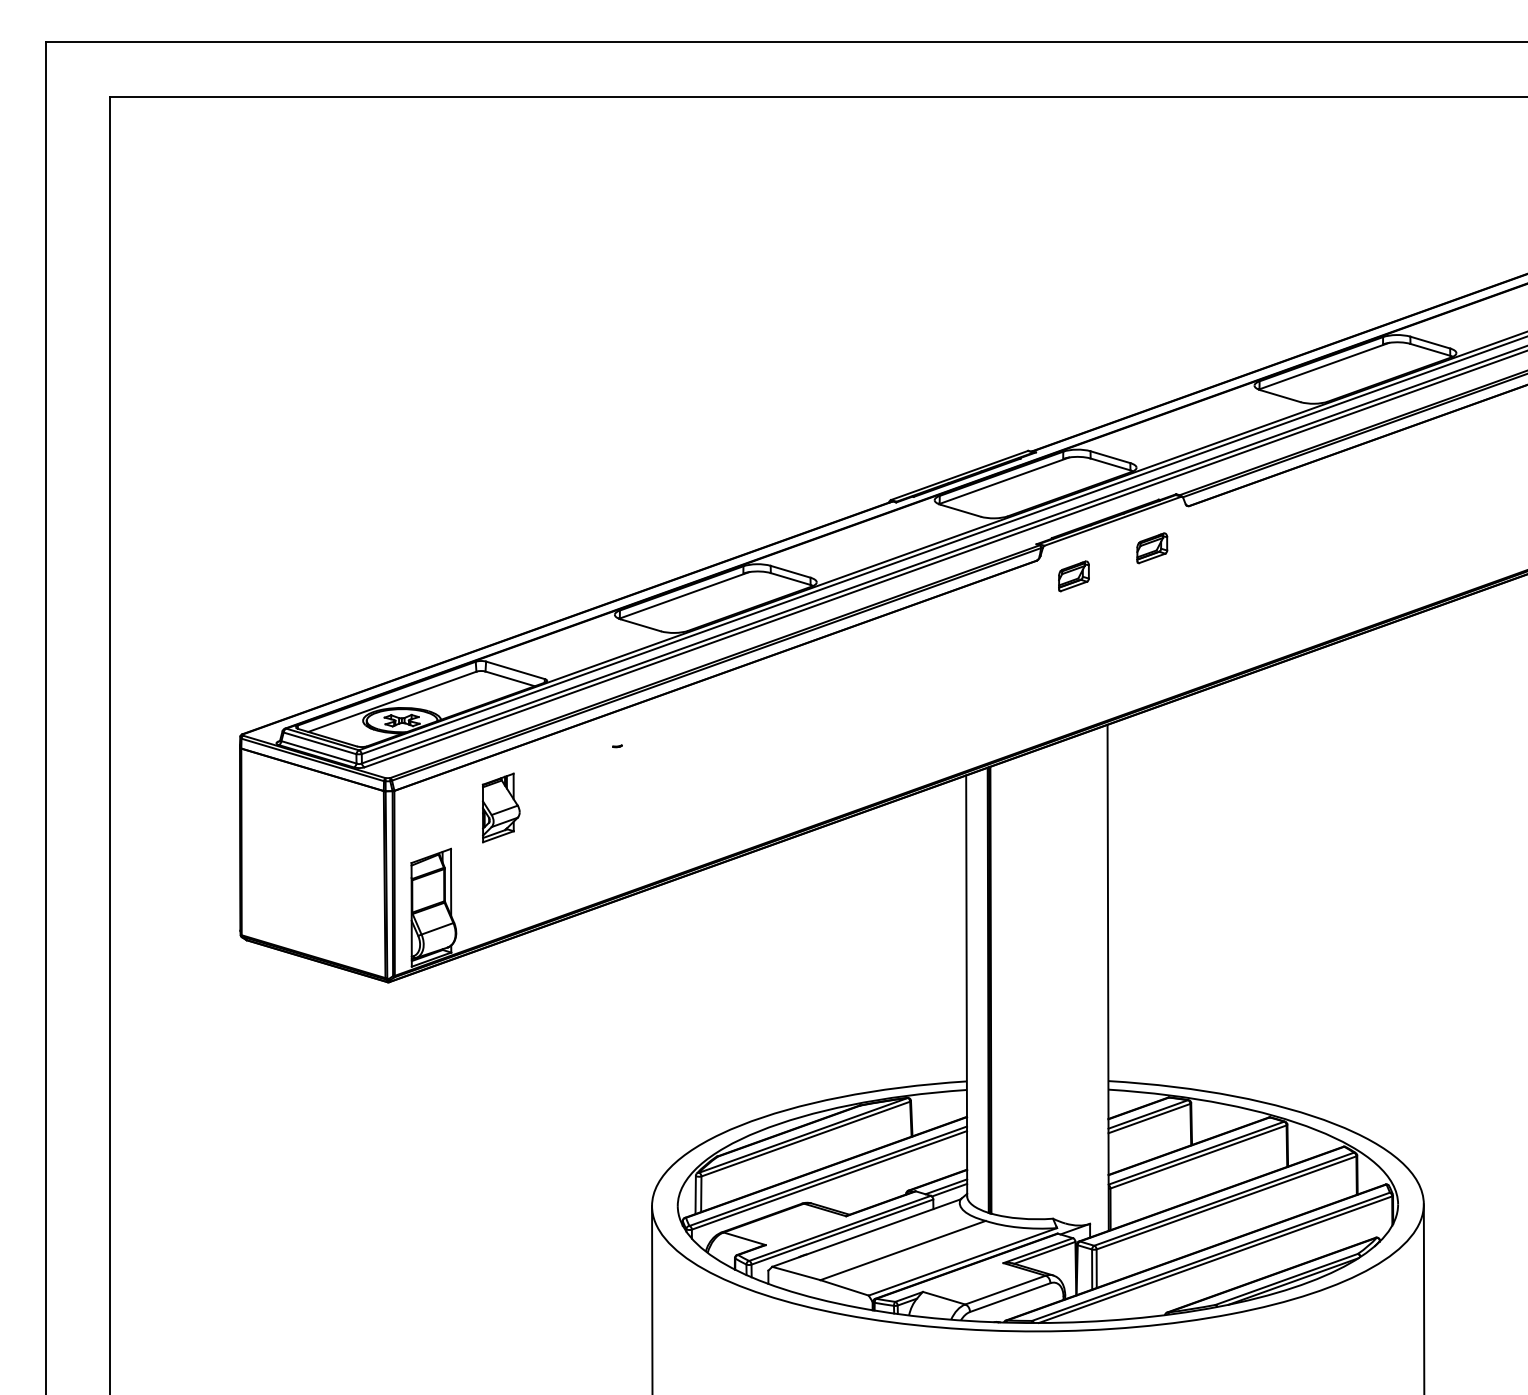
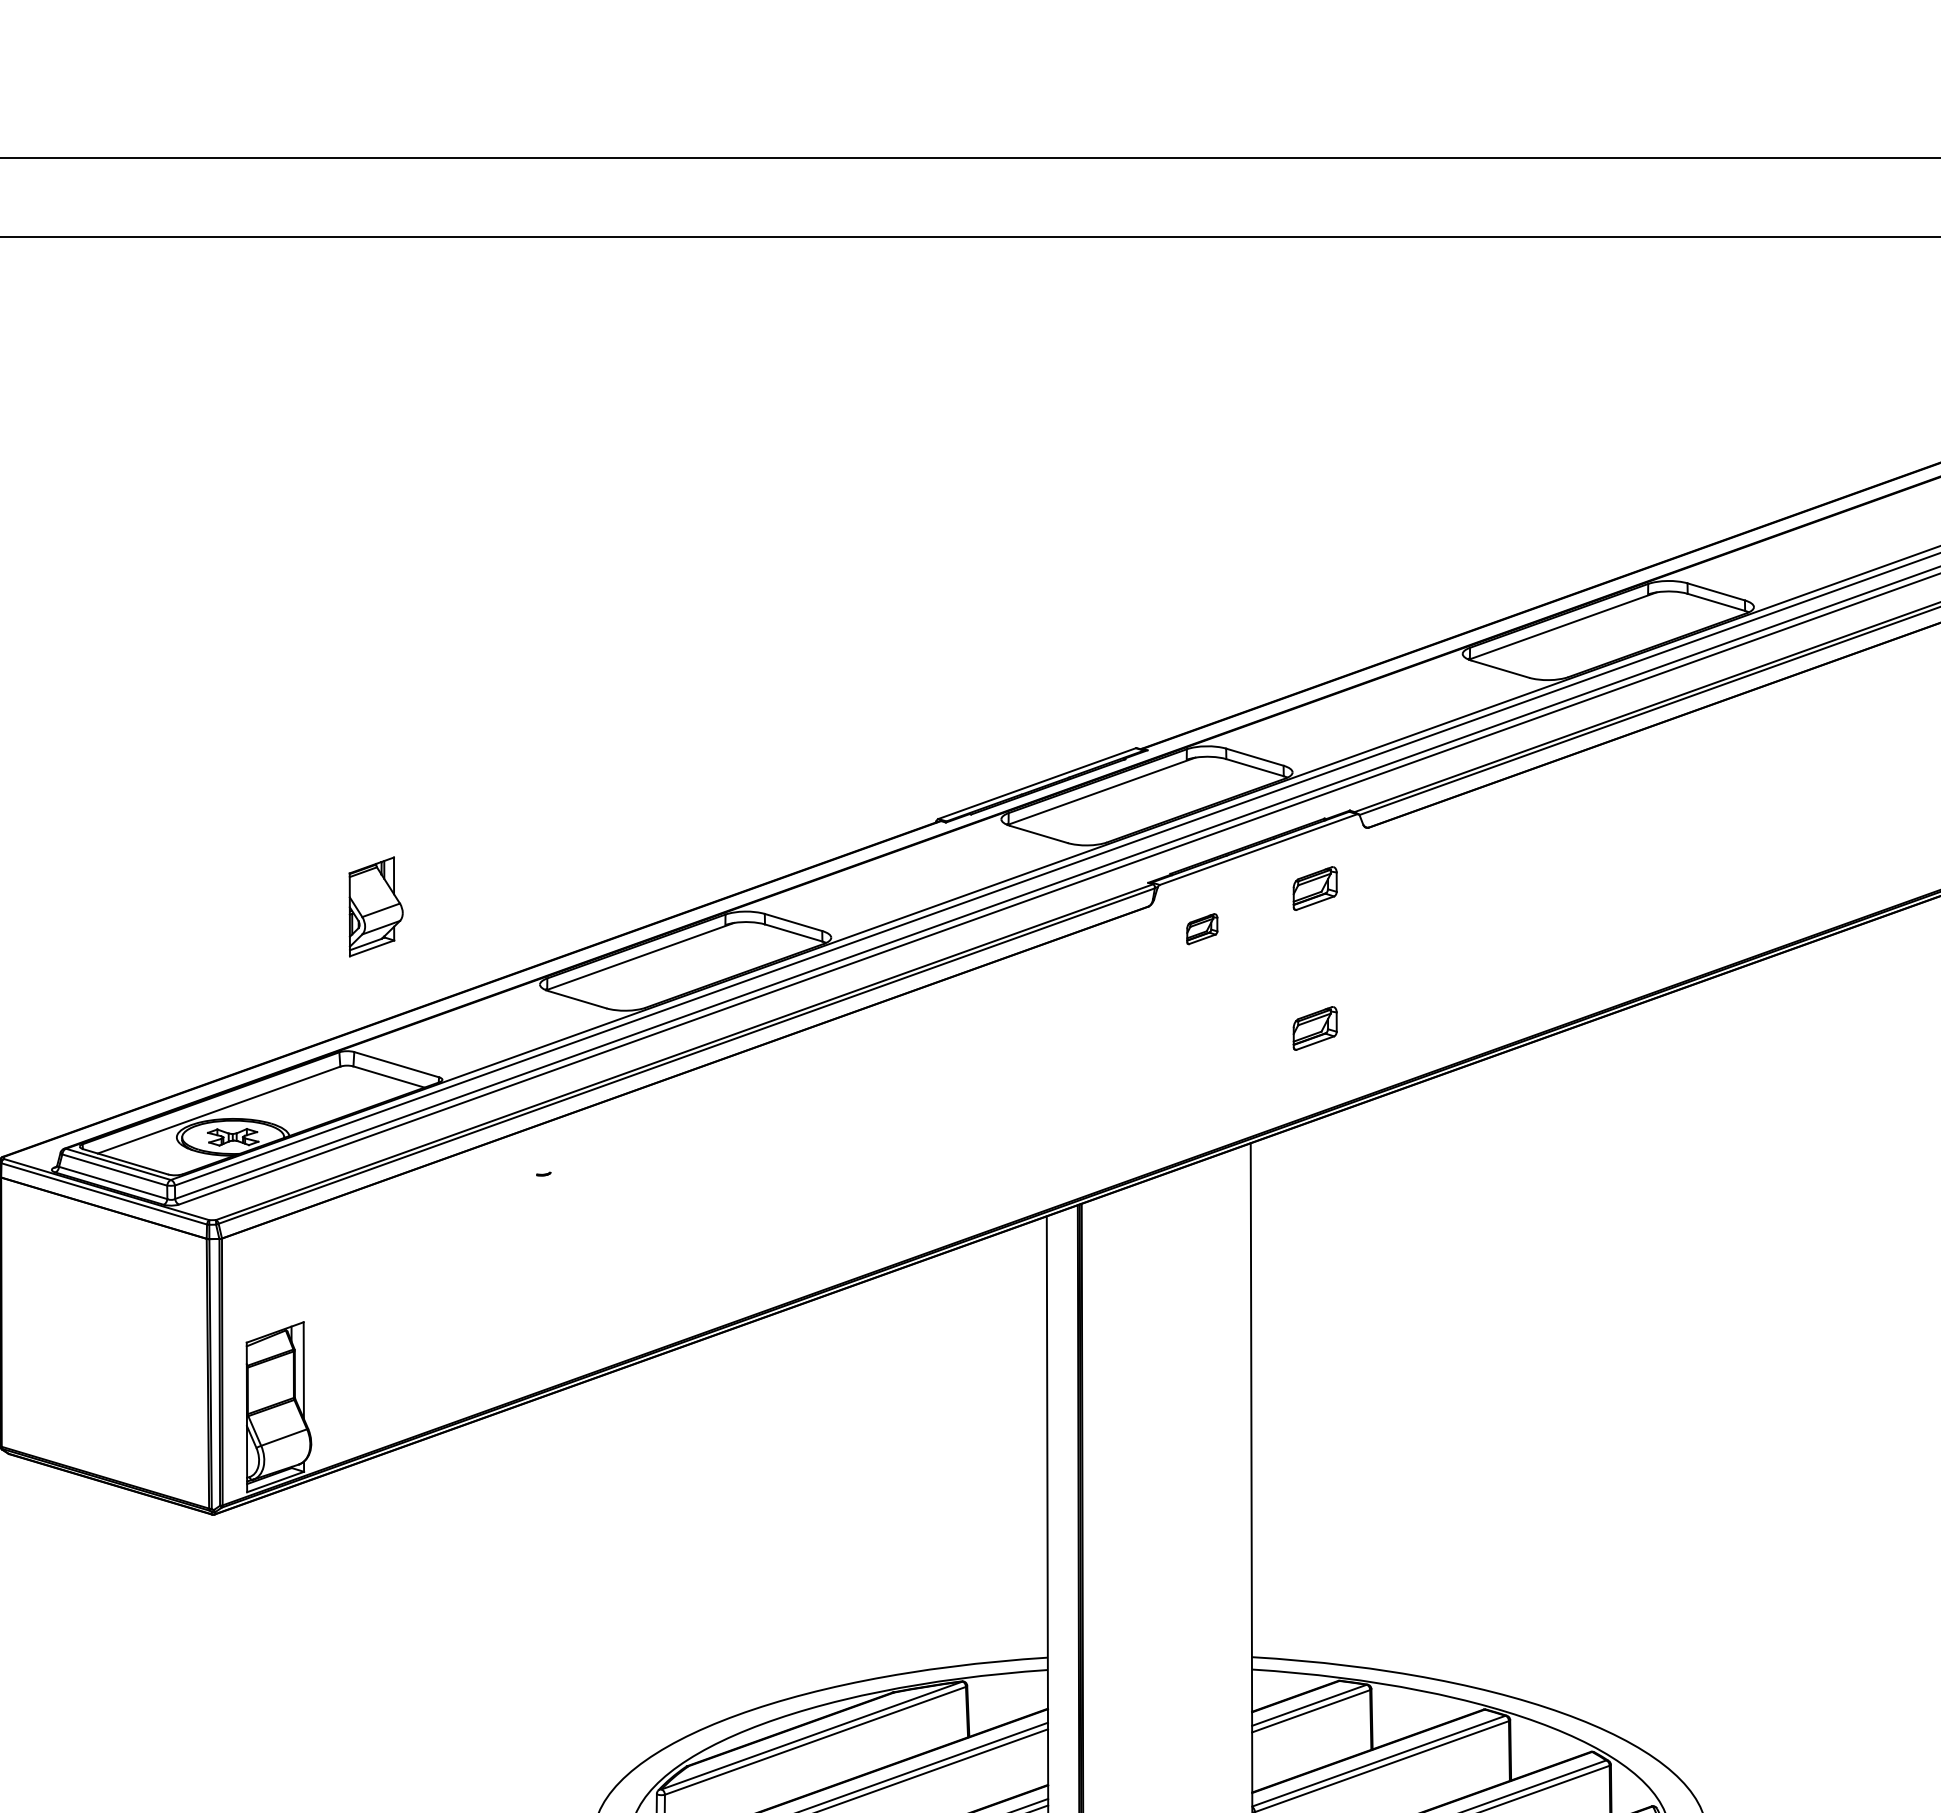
part: (1073, 576) -> (1201, 929), size x0.7
part: (1152, 645) -> (1315, 1028), added
part: (500, 807) -> (375, 906), moved

